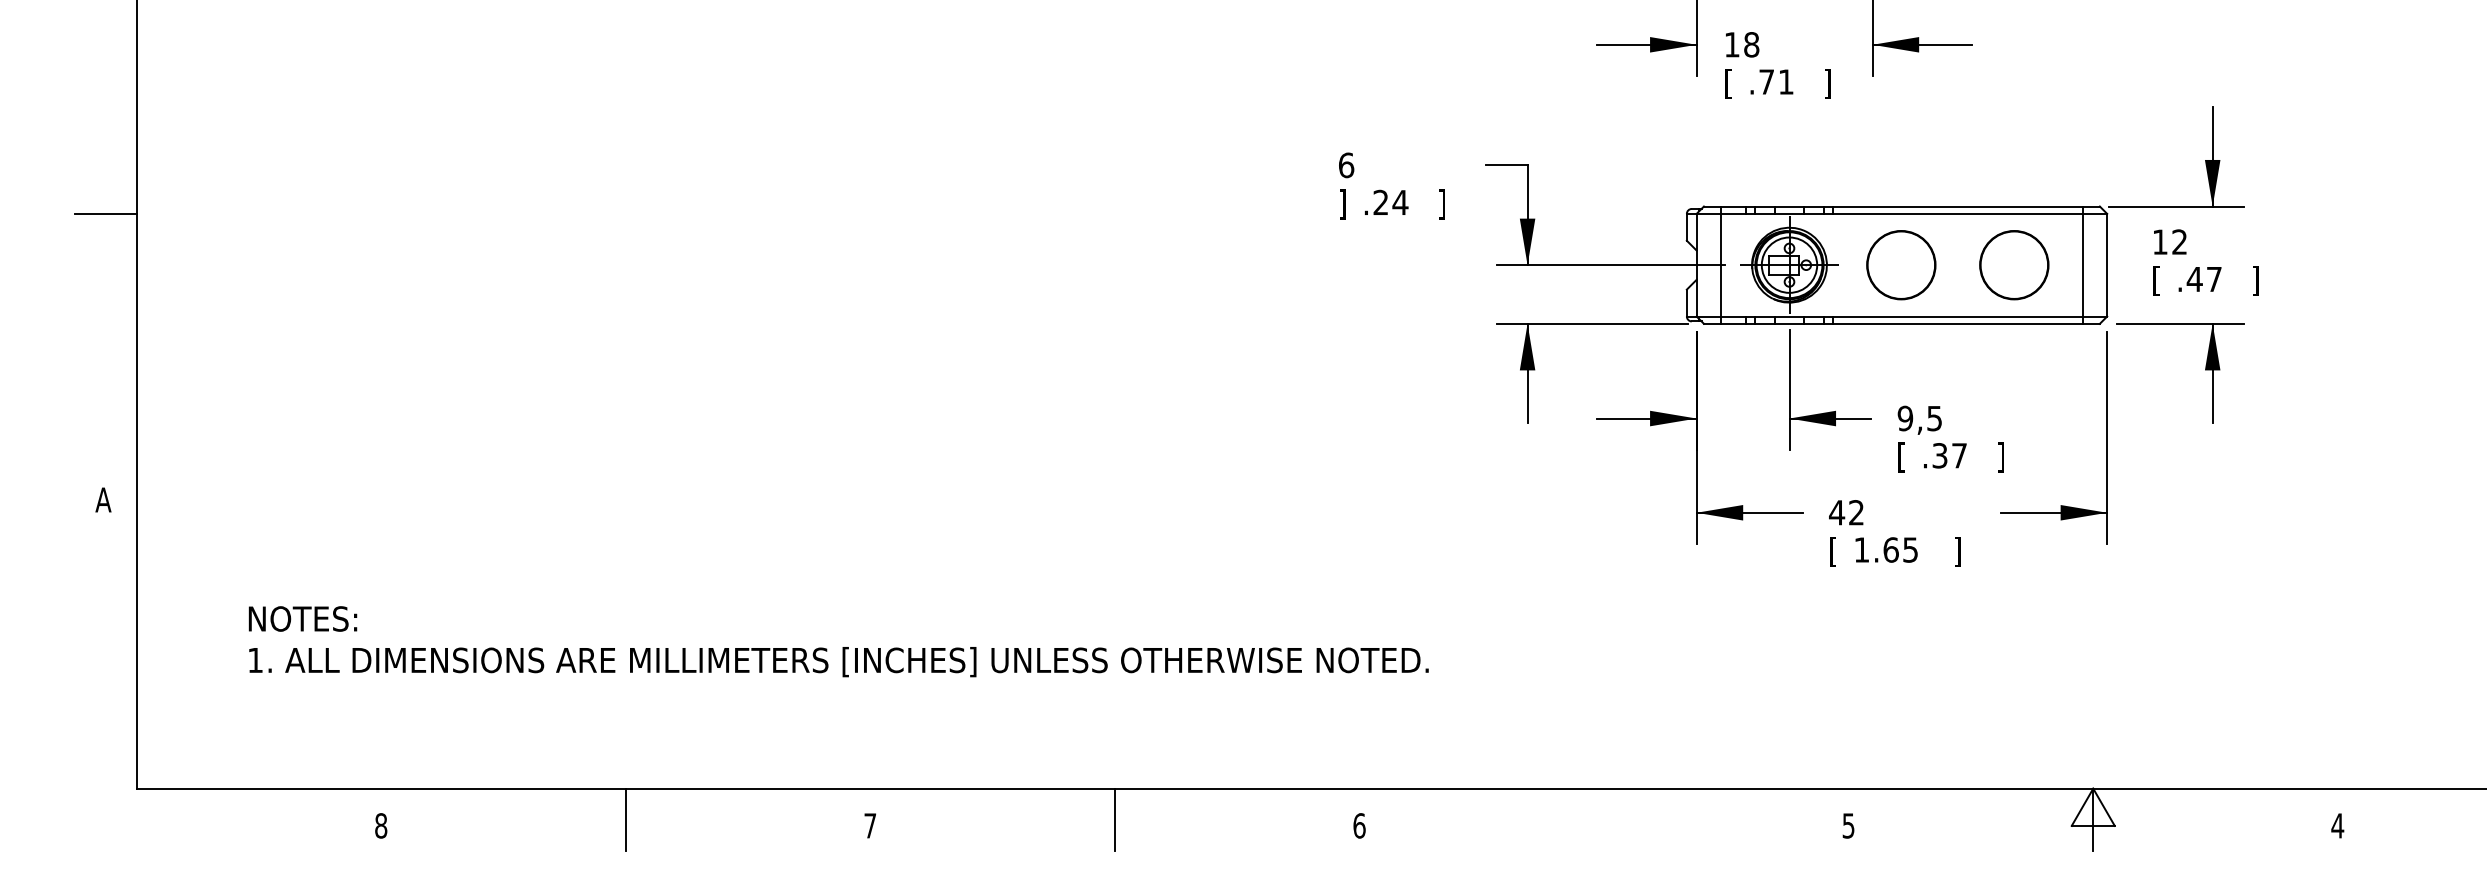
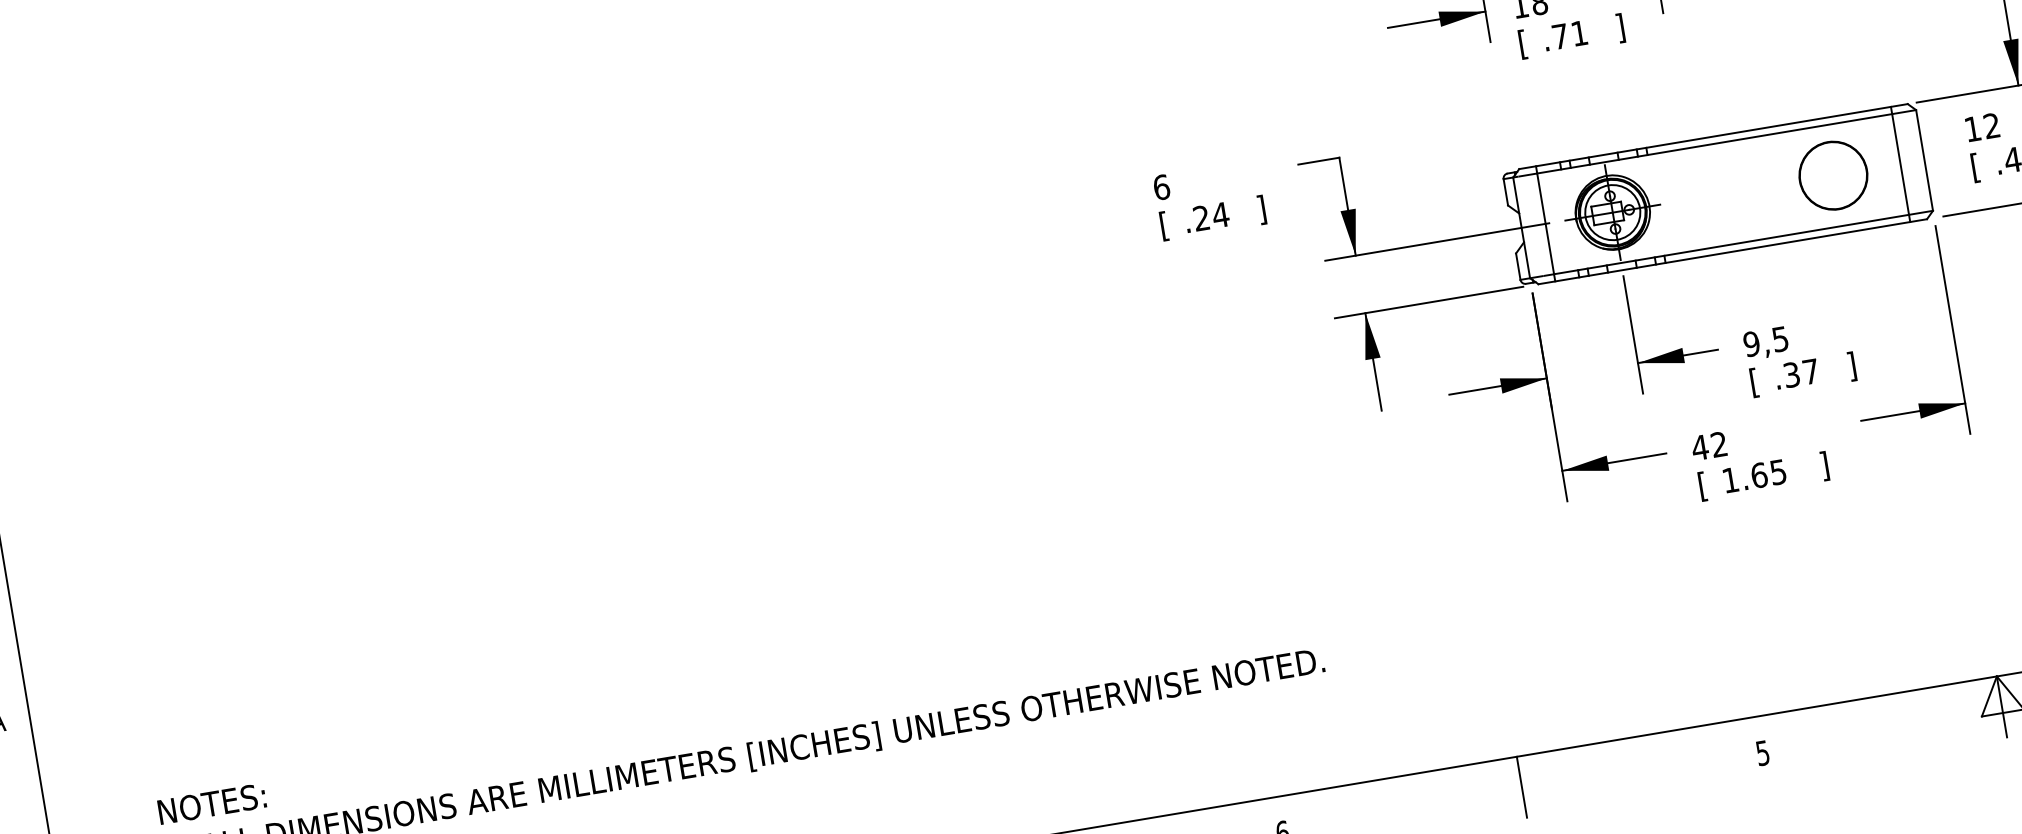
text: (1342, 204) -> (1164, 226), ] -> [
circle: (1901, 265) -> (1722, 194), removed
line: (1604, 819) -> (1522, 786), added

